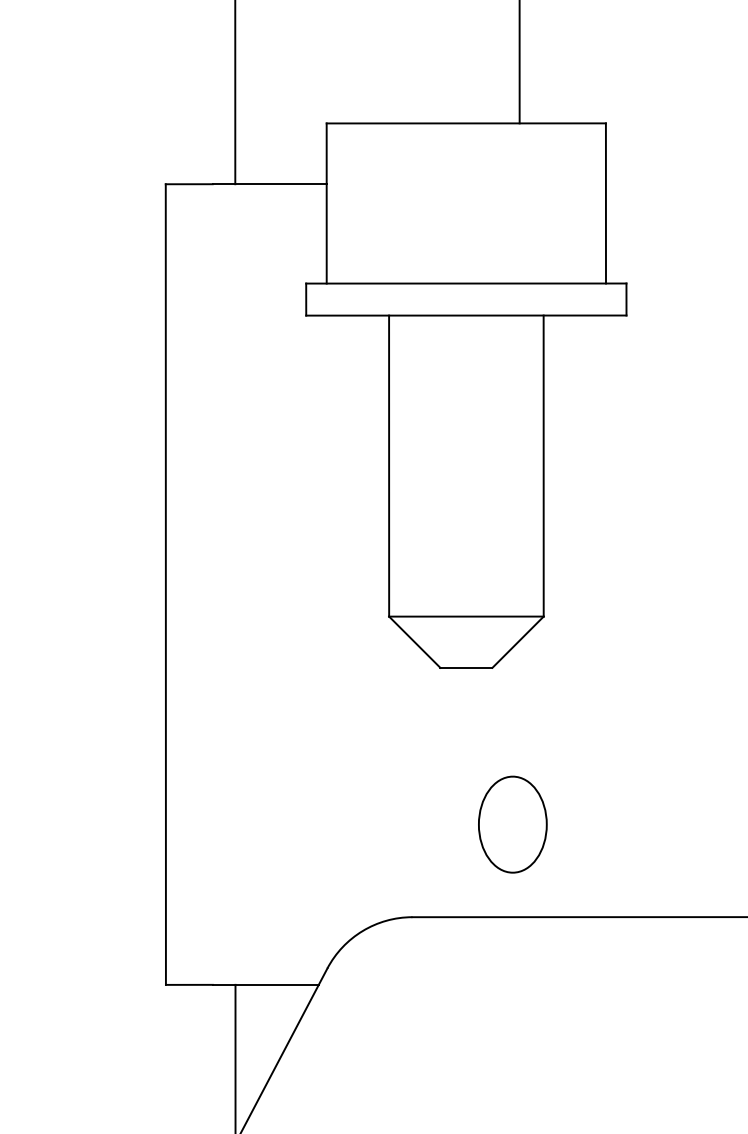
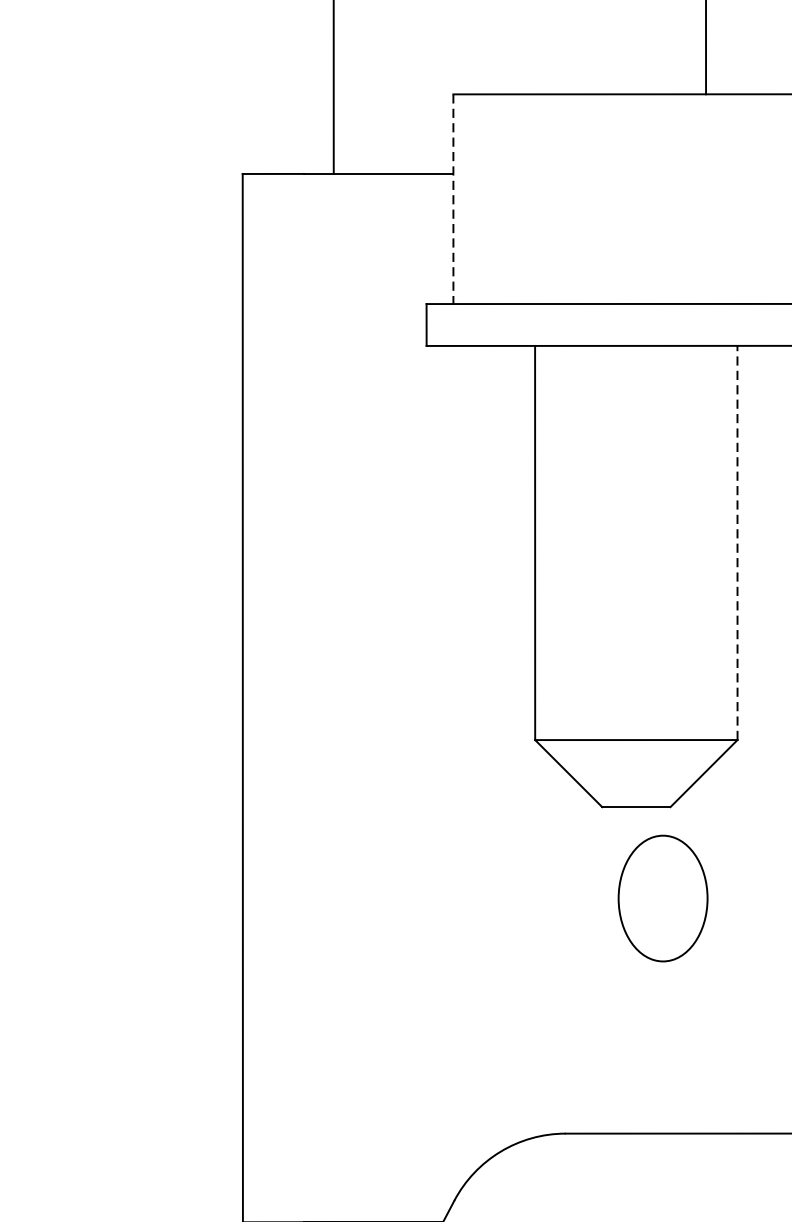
line: (326, 204) -> (453, 200), solid -> dashed
line: (543, 466) -> (737, 543), solid -> dashed
part: (512, 824) -> (662, 898), moved

